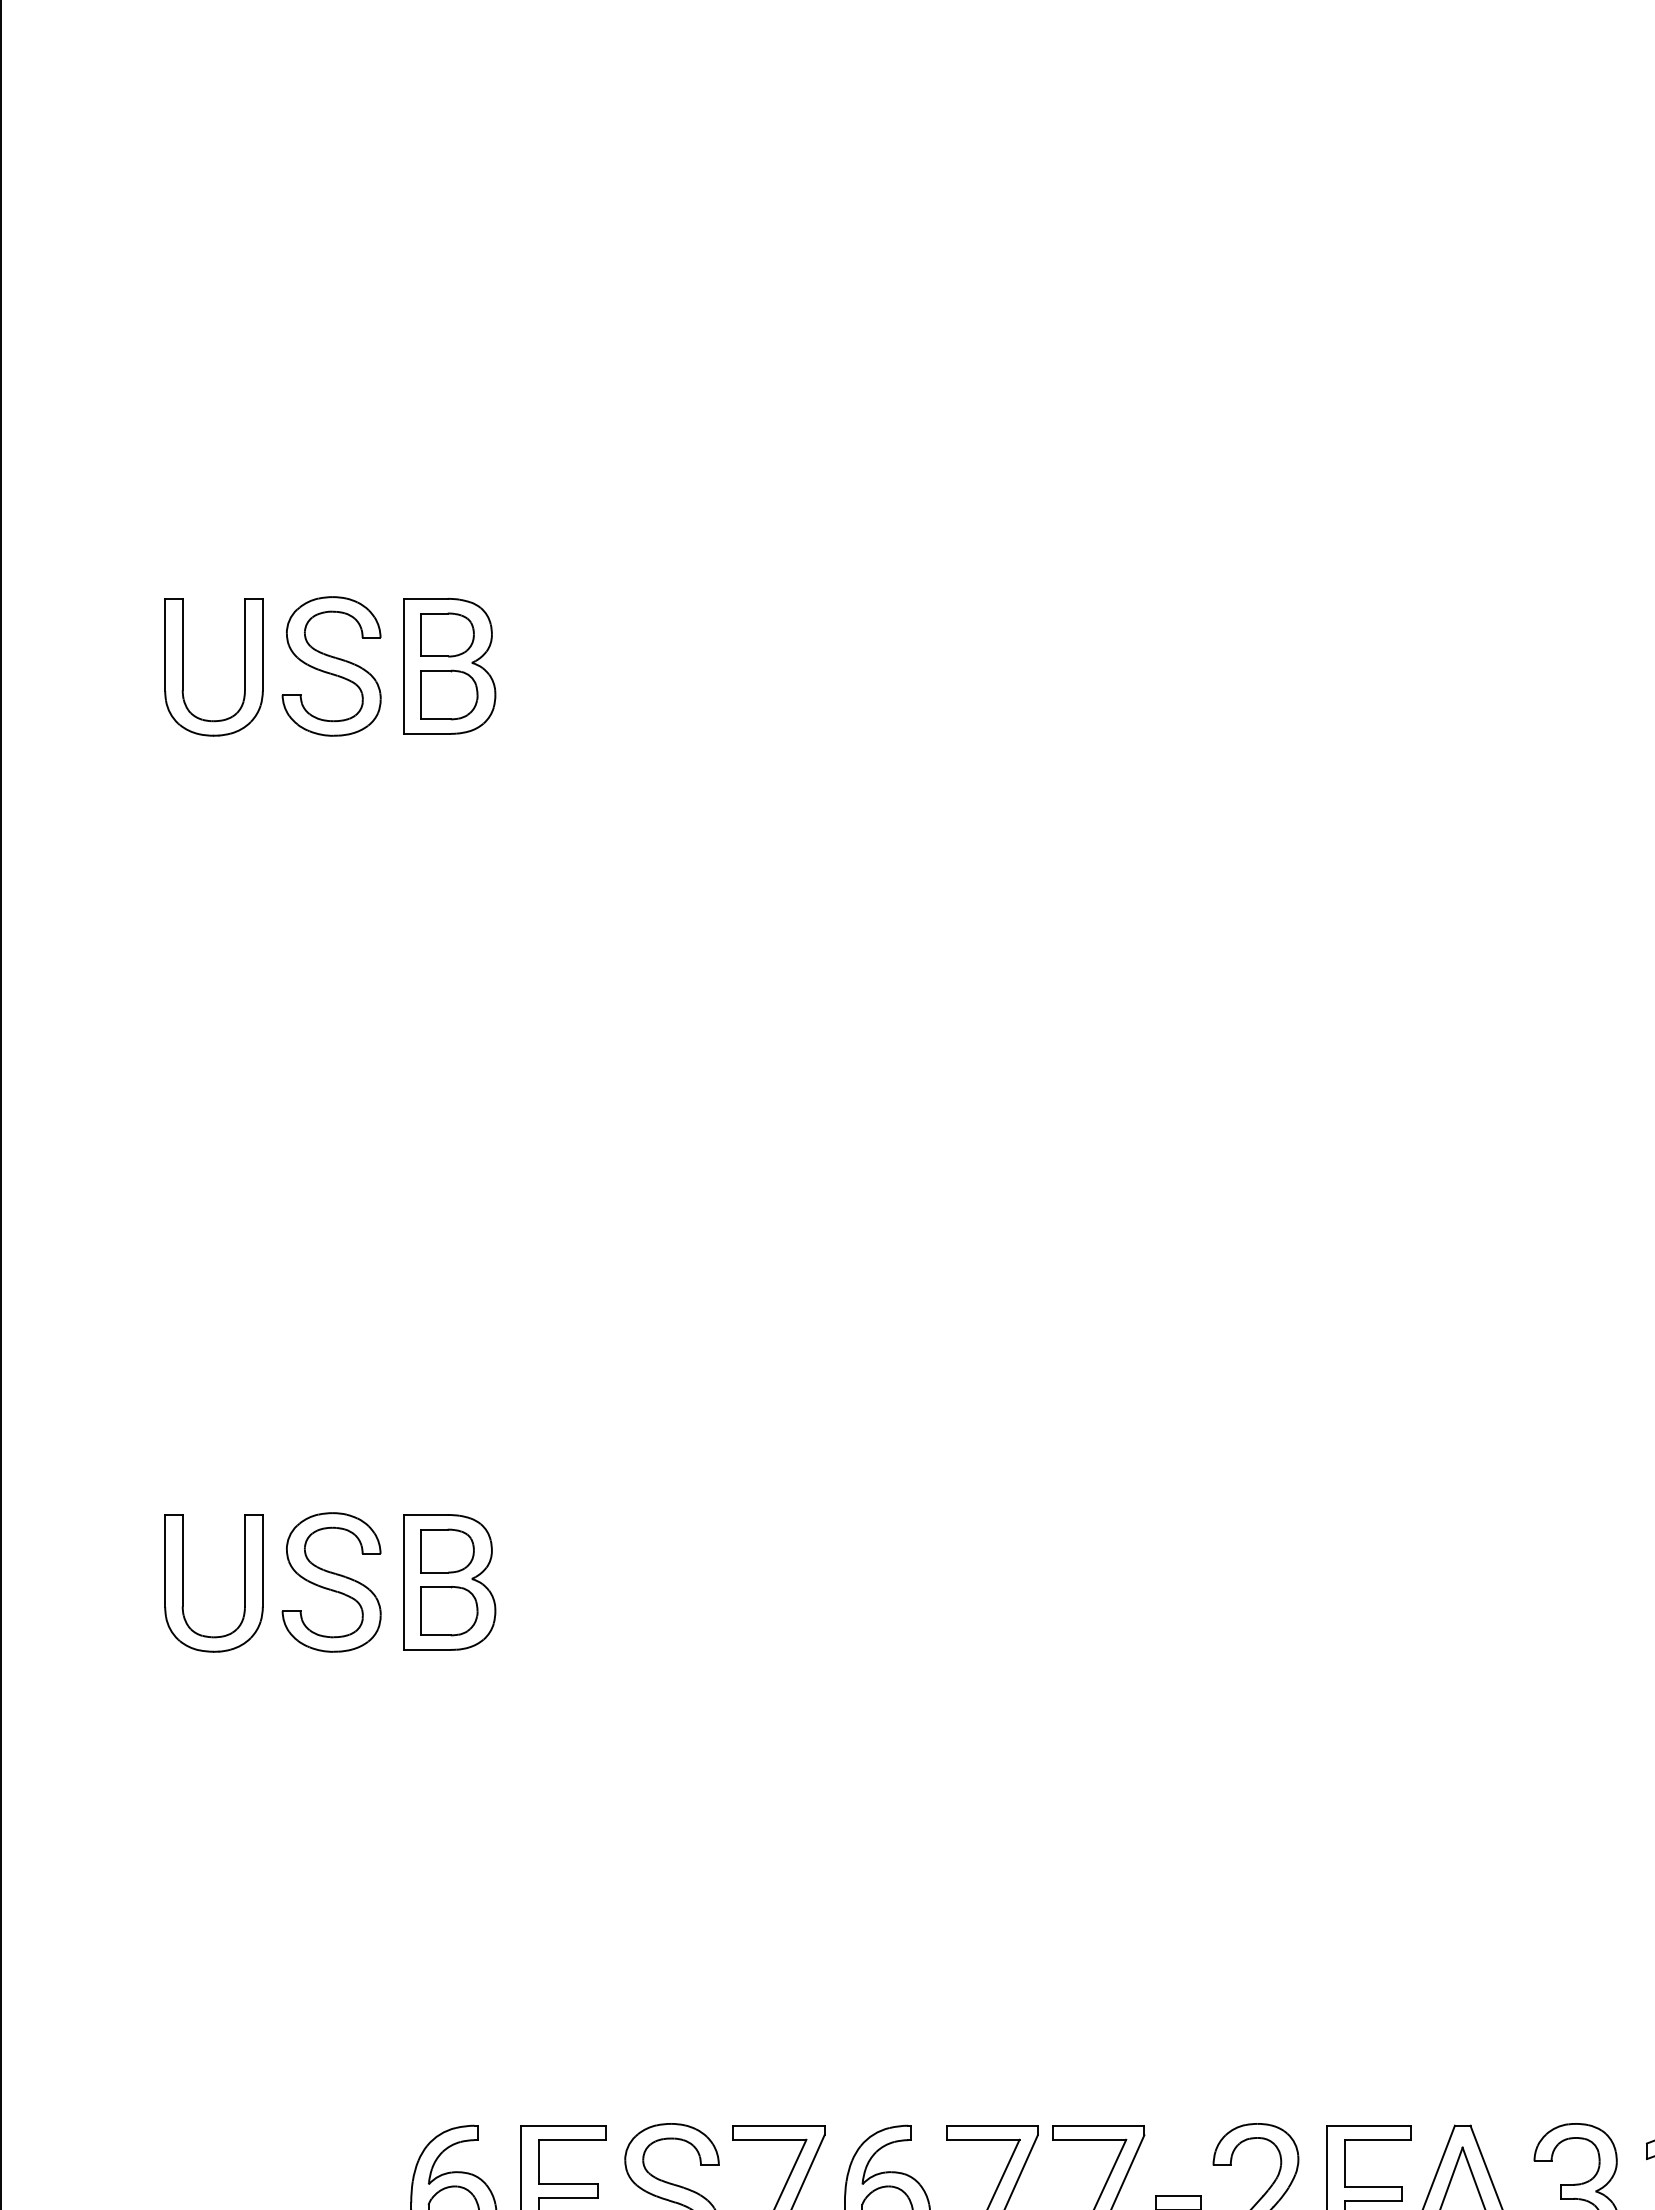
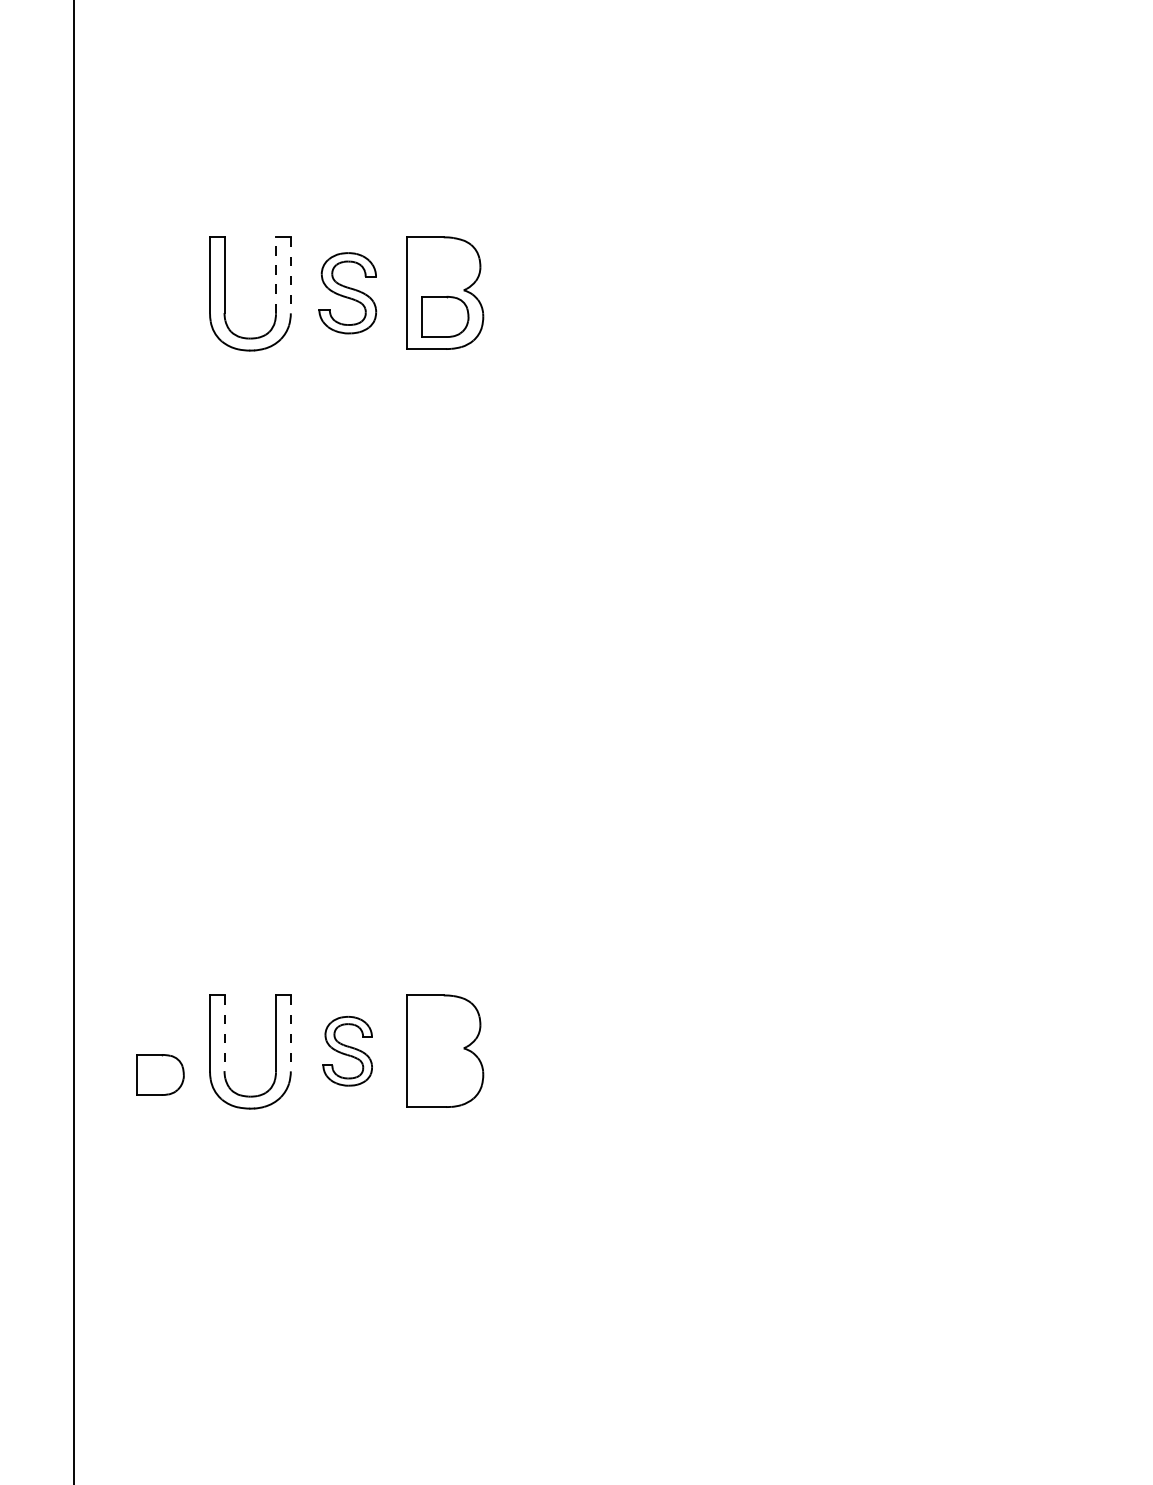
part: (447, 634) -> (443, 266), removed
line: (244, 644) -> (275, 275), solid -> dashed
line: (262, 644) -> (290, 275), solid -> dashed
part: (331, 666) -> (347, 293), size x0.7
part: (447, 1550) -> (443, 1024), removed
line: (182, 1560) -> (224, 1033), solid -> dashed
line: (262, 1560) -> (290, 1033), solid -> dashed
part: (331, 1582) -> (347, 1051), size x0.6
part: (449, 1611) -> (160, 1075), moved

